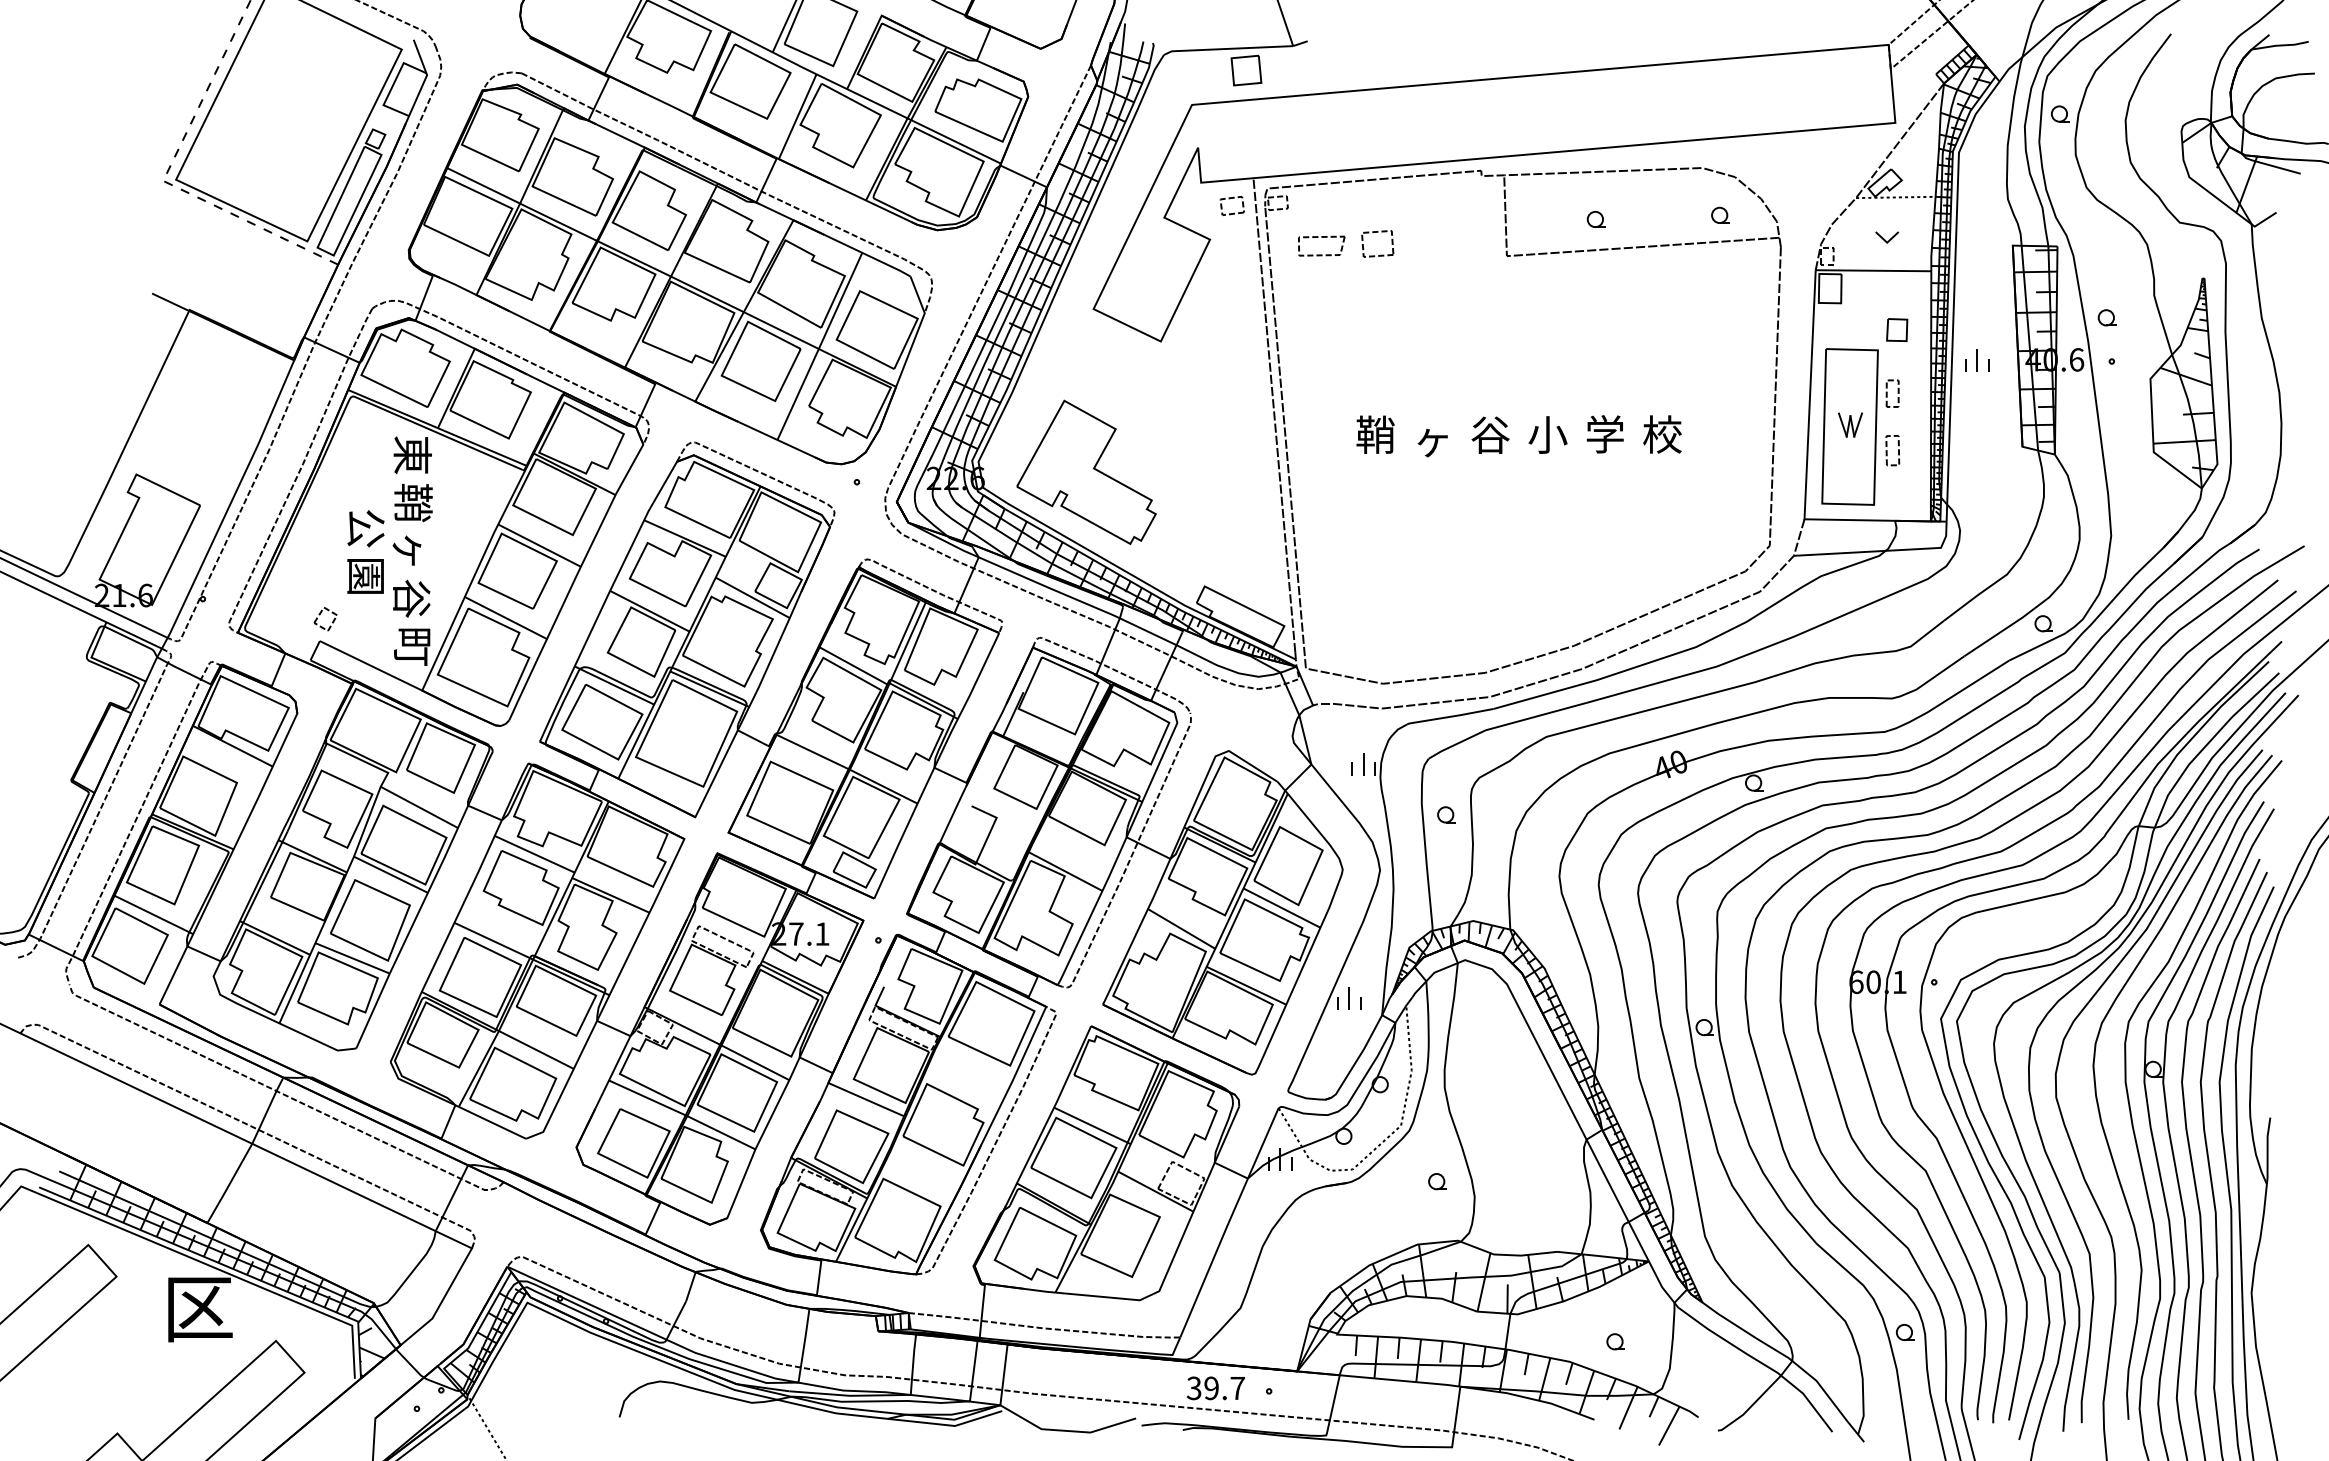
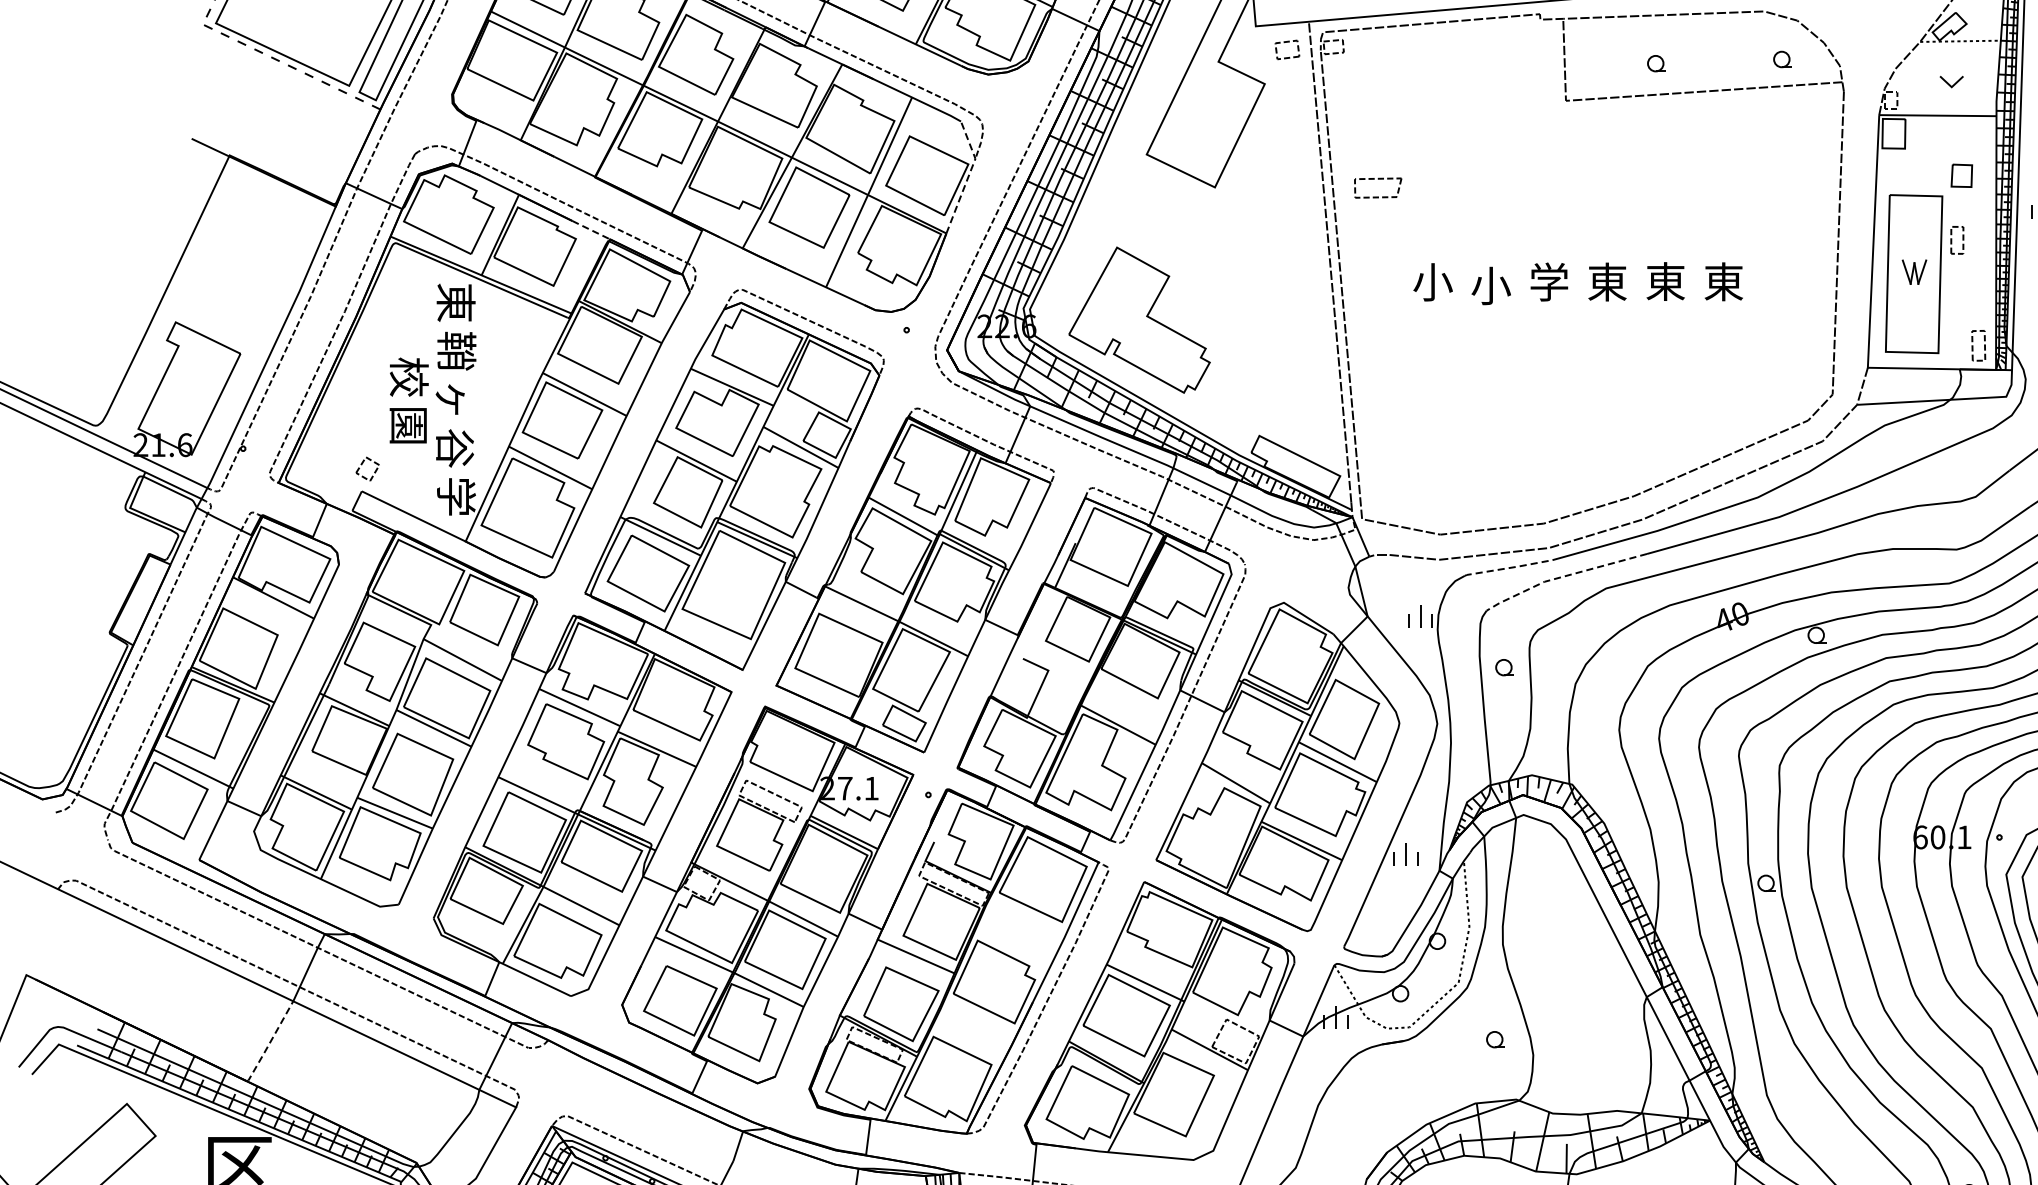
part: (1377, 232) -> (1434, 76), removed
part: (1321, 237) -> (1377, 179), moved
line: (917, 330) -> (968, 176), solid -> dashed
line: (545, 383) -> (590, 230), solid -> dashed
text: (1375, 434) -> (1432, 281), 鞘 -> 小
text: (1490, 434) -> (1549, 281), 谷 -> 学
text: (1547, 434) -> (1607, 281), 小 -> 東
text: (1605, 434) -> (1665, 281), 学 -> 東
text: (1662, 434) -> (1723, 281), 校 -> 東
text: (1432, 438) -> (1490, 285), ヶ -> 小
part: (1892, 450) -> (1978, 345), moved
text: (366, 528) -> (409, 377), 公 -> 校
text: (413, 646) -> (456, 496), 町 -> 学
line: (1450, 716) -> (1508, 567), solid -> dashed
line: (1503, 725) -> (1562, 576), solid -> dashed
line: (229, 1184) -> (270, 1042), solid -> dashed

